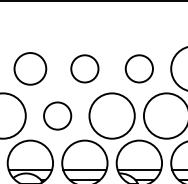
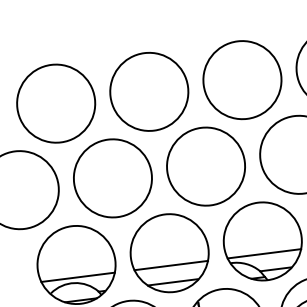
circle: (30, 68) -> (56, 102), size x1.43
circle: (84, 68) -> (148, 91), size x1.67
circle: (139, 68) -> (242, 79), size x1.67
circle: (57, 115) -> (112, 177), size x1.67

